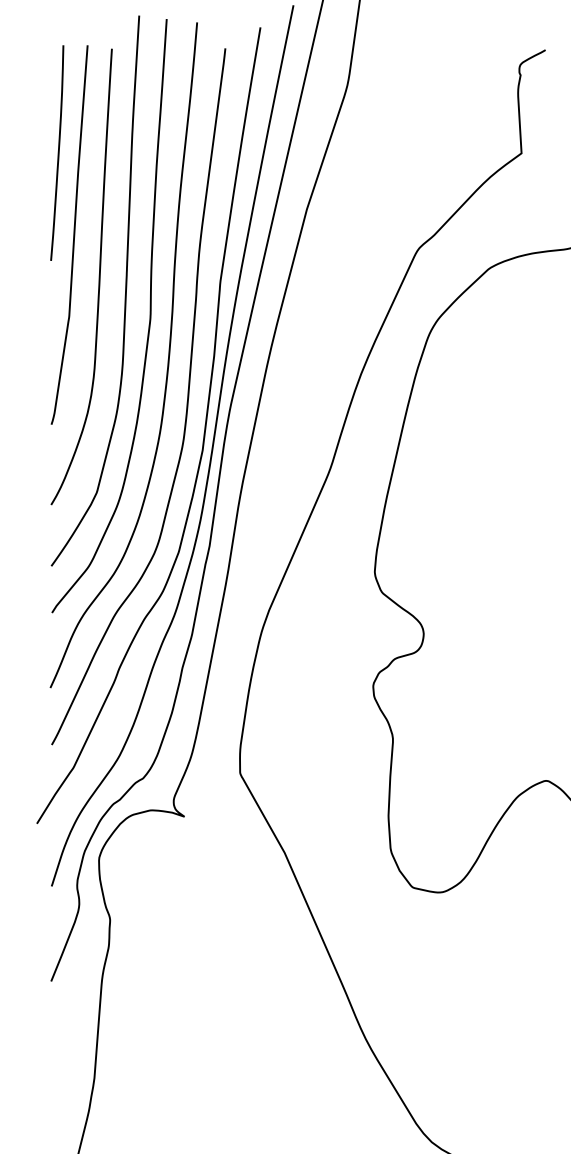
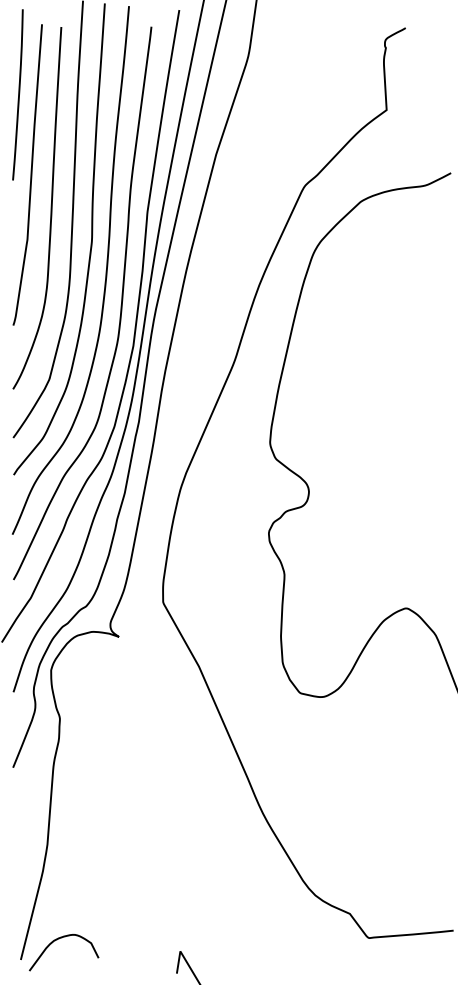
curve: (57, 152) -> (18, 94), moved

